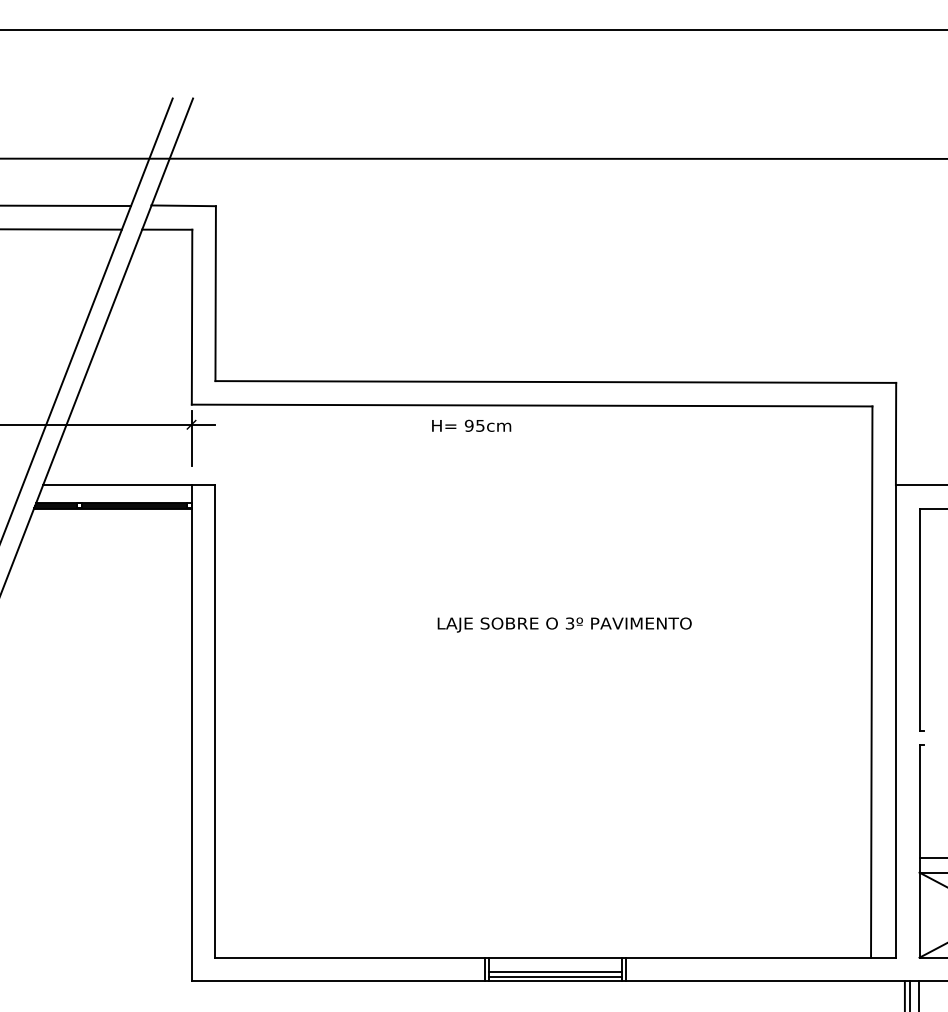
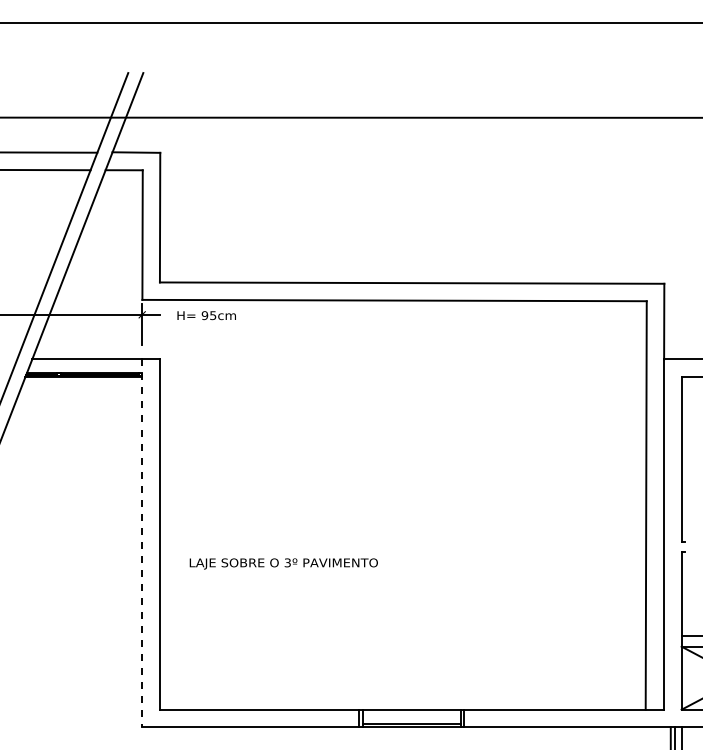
text: (471, 425) -> (206, 315), moved
text: (564, 624) -> (283, 563), moved
line: (191, 733) -> (142, 543), solid -> dashed
line: (555, 971) -> (411, 719), removed

